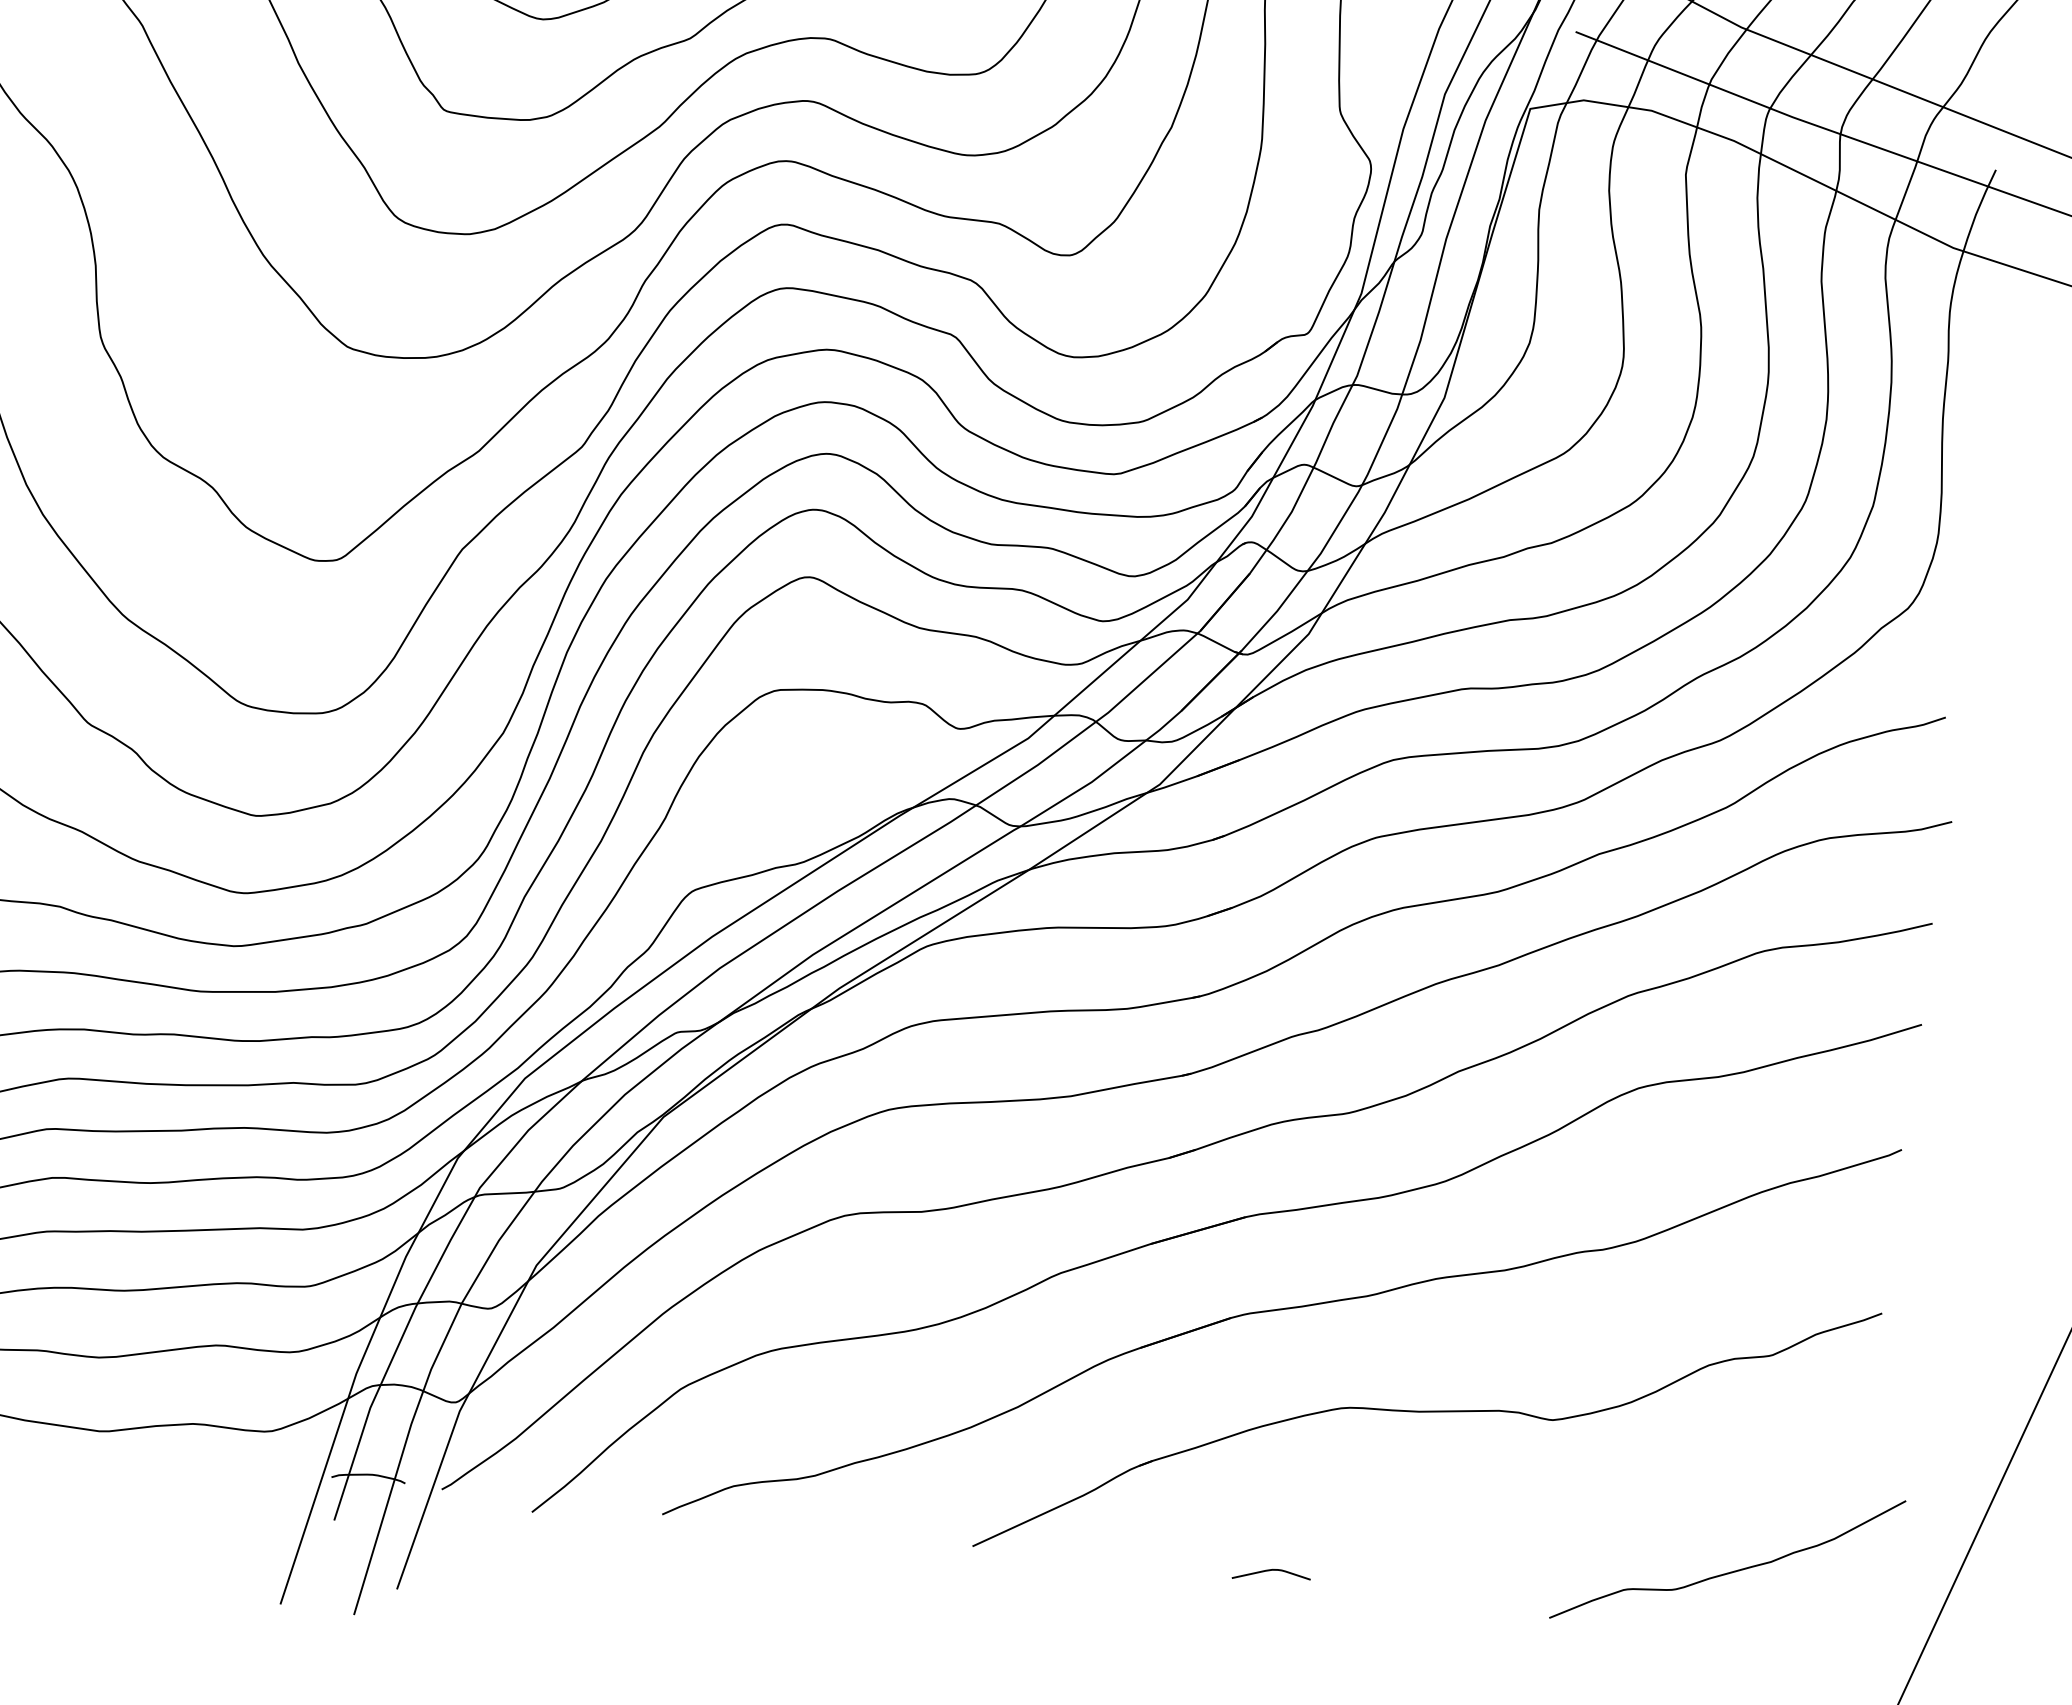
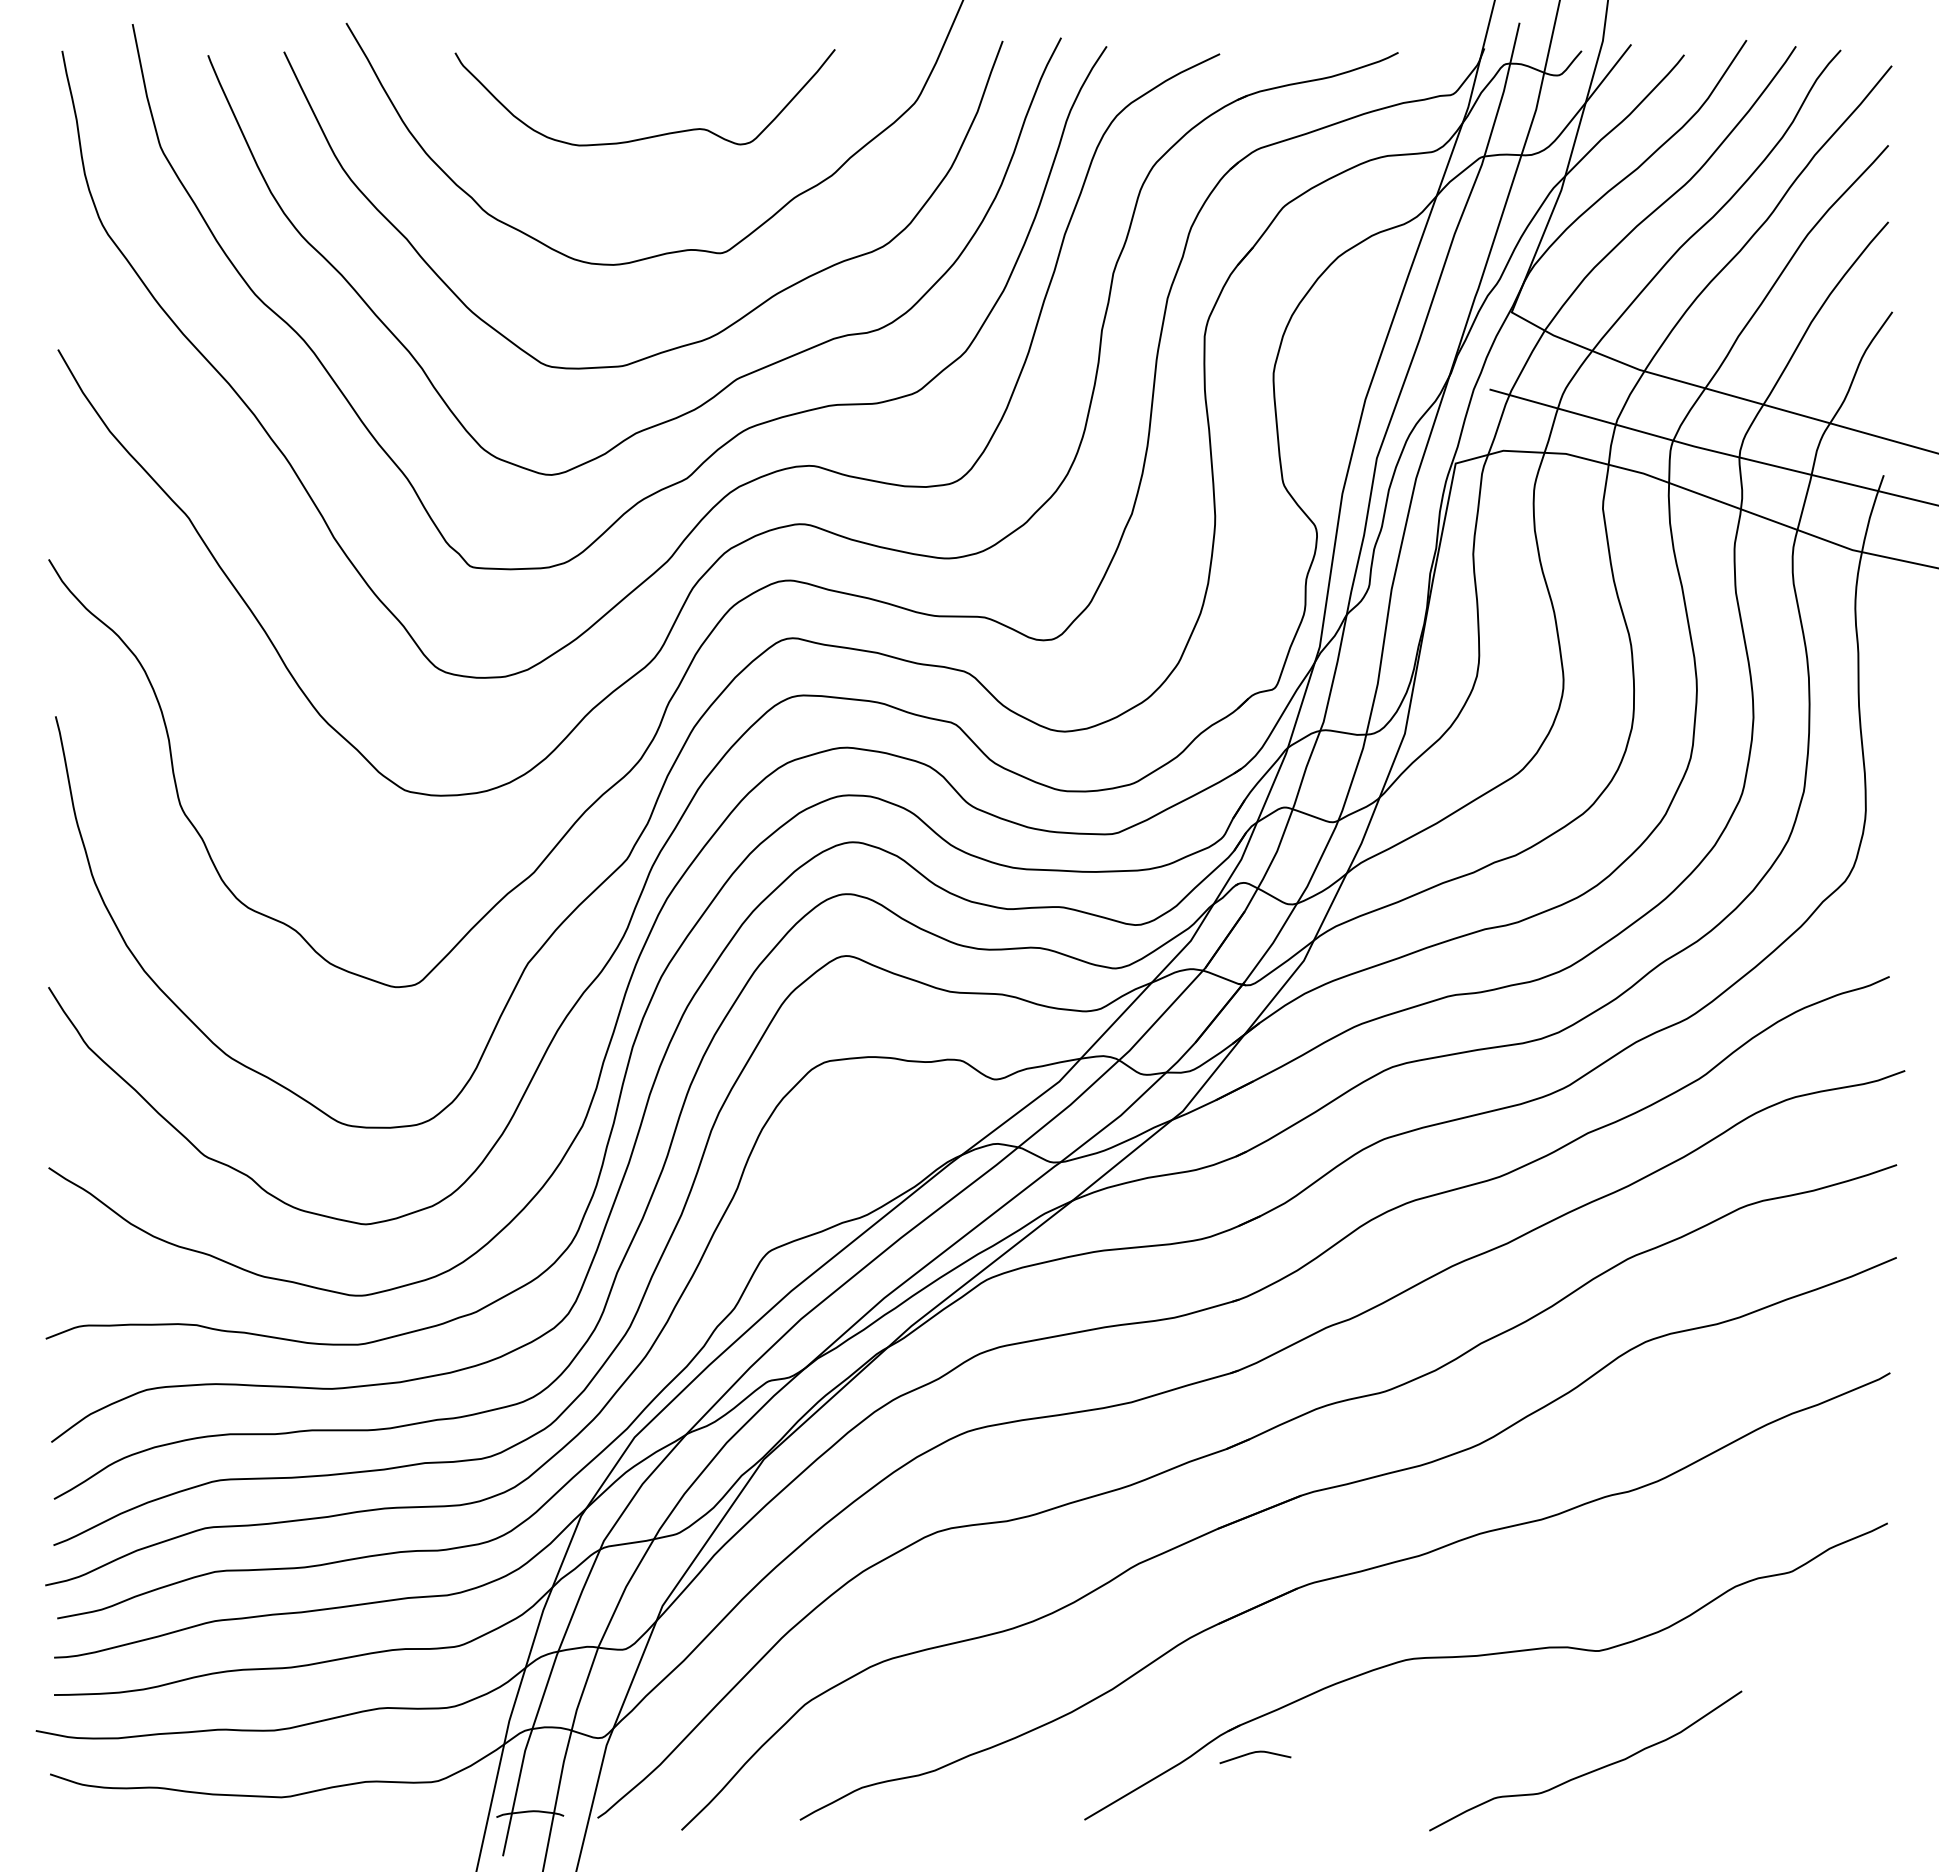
curve: (1270, 1571) -> (1254, 1753), moved
curve: (1730, 1571) -> (1589, 1771), moved

